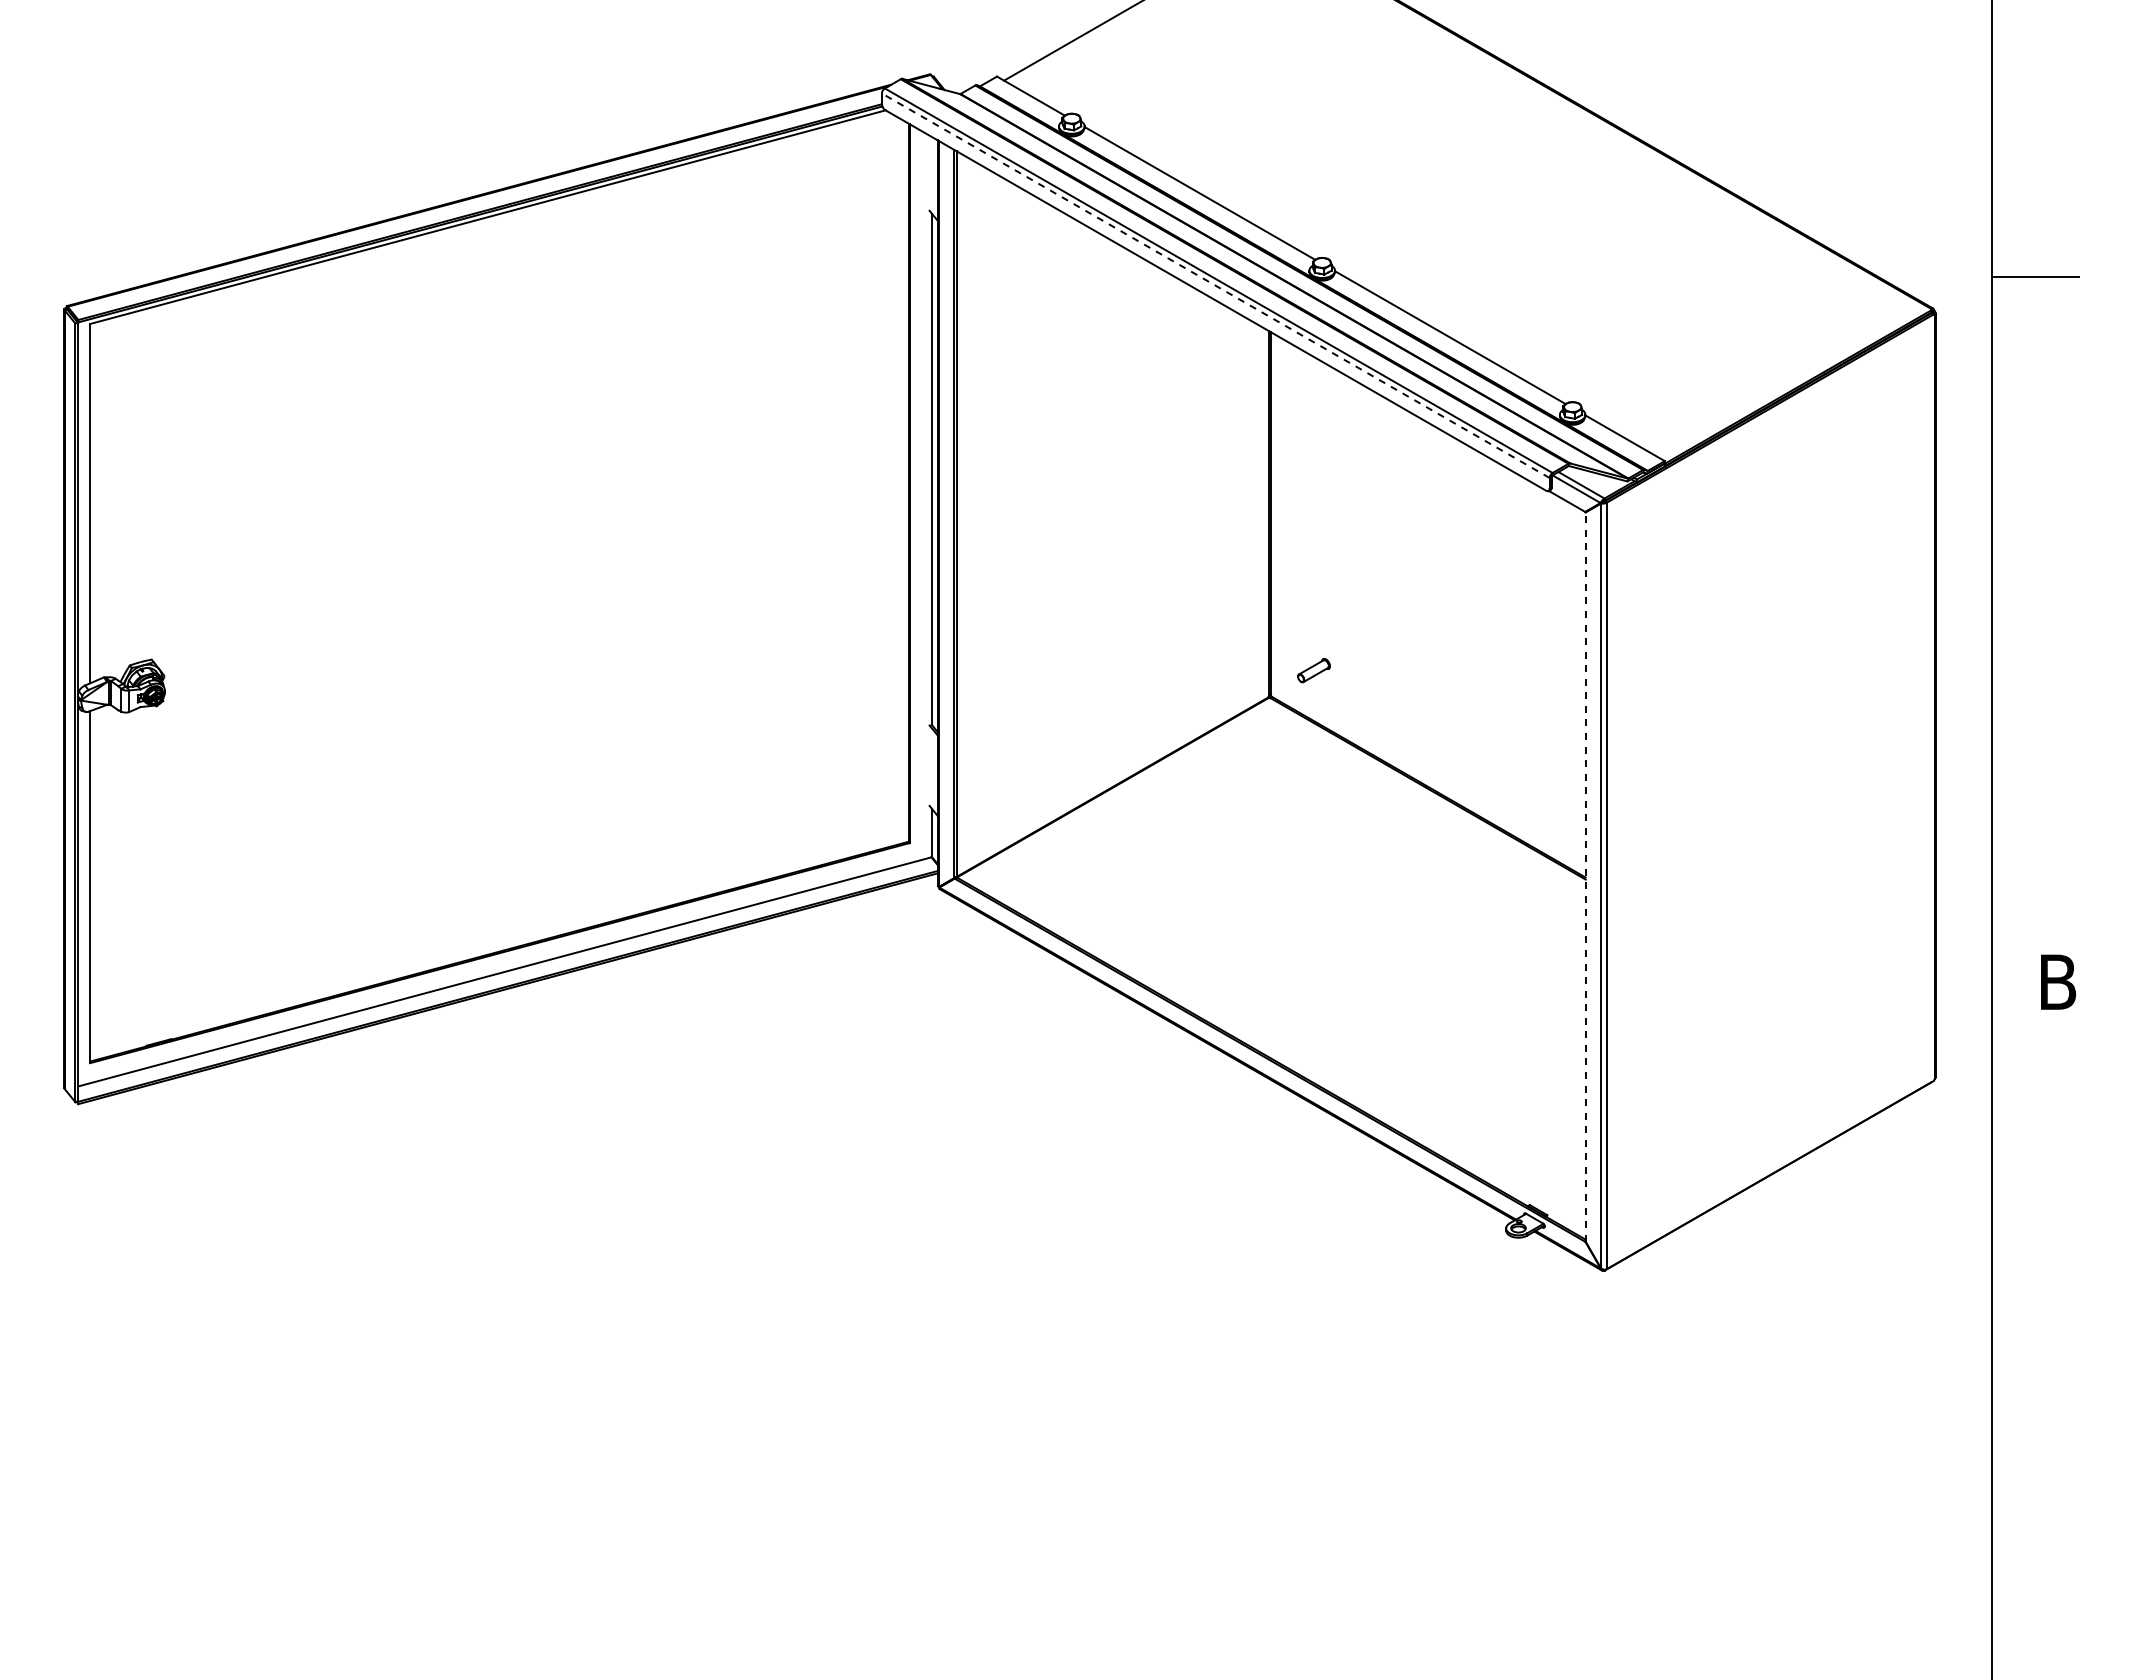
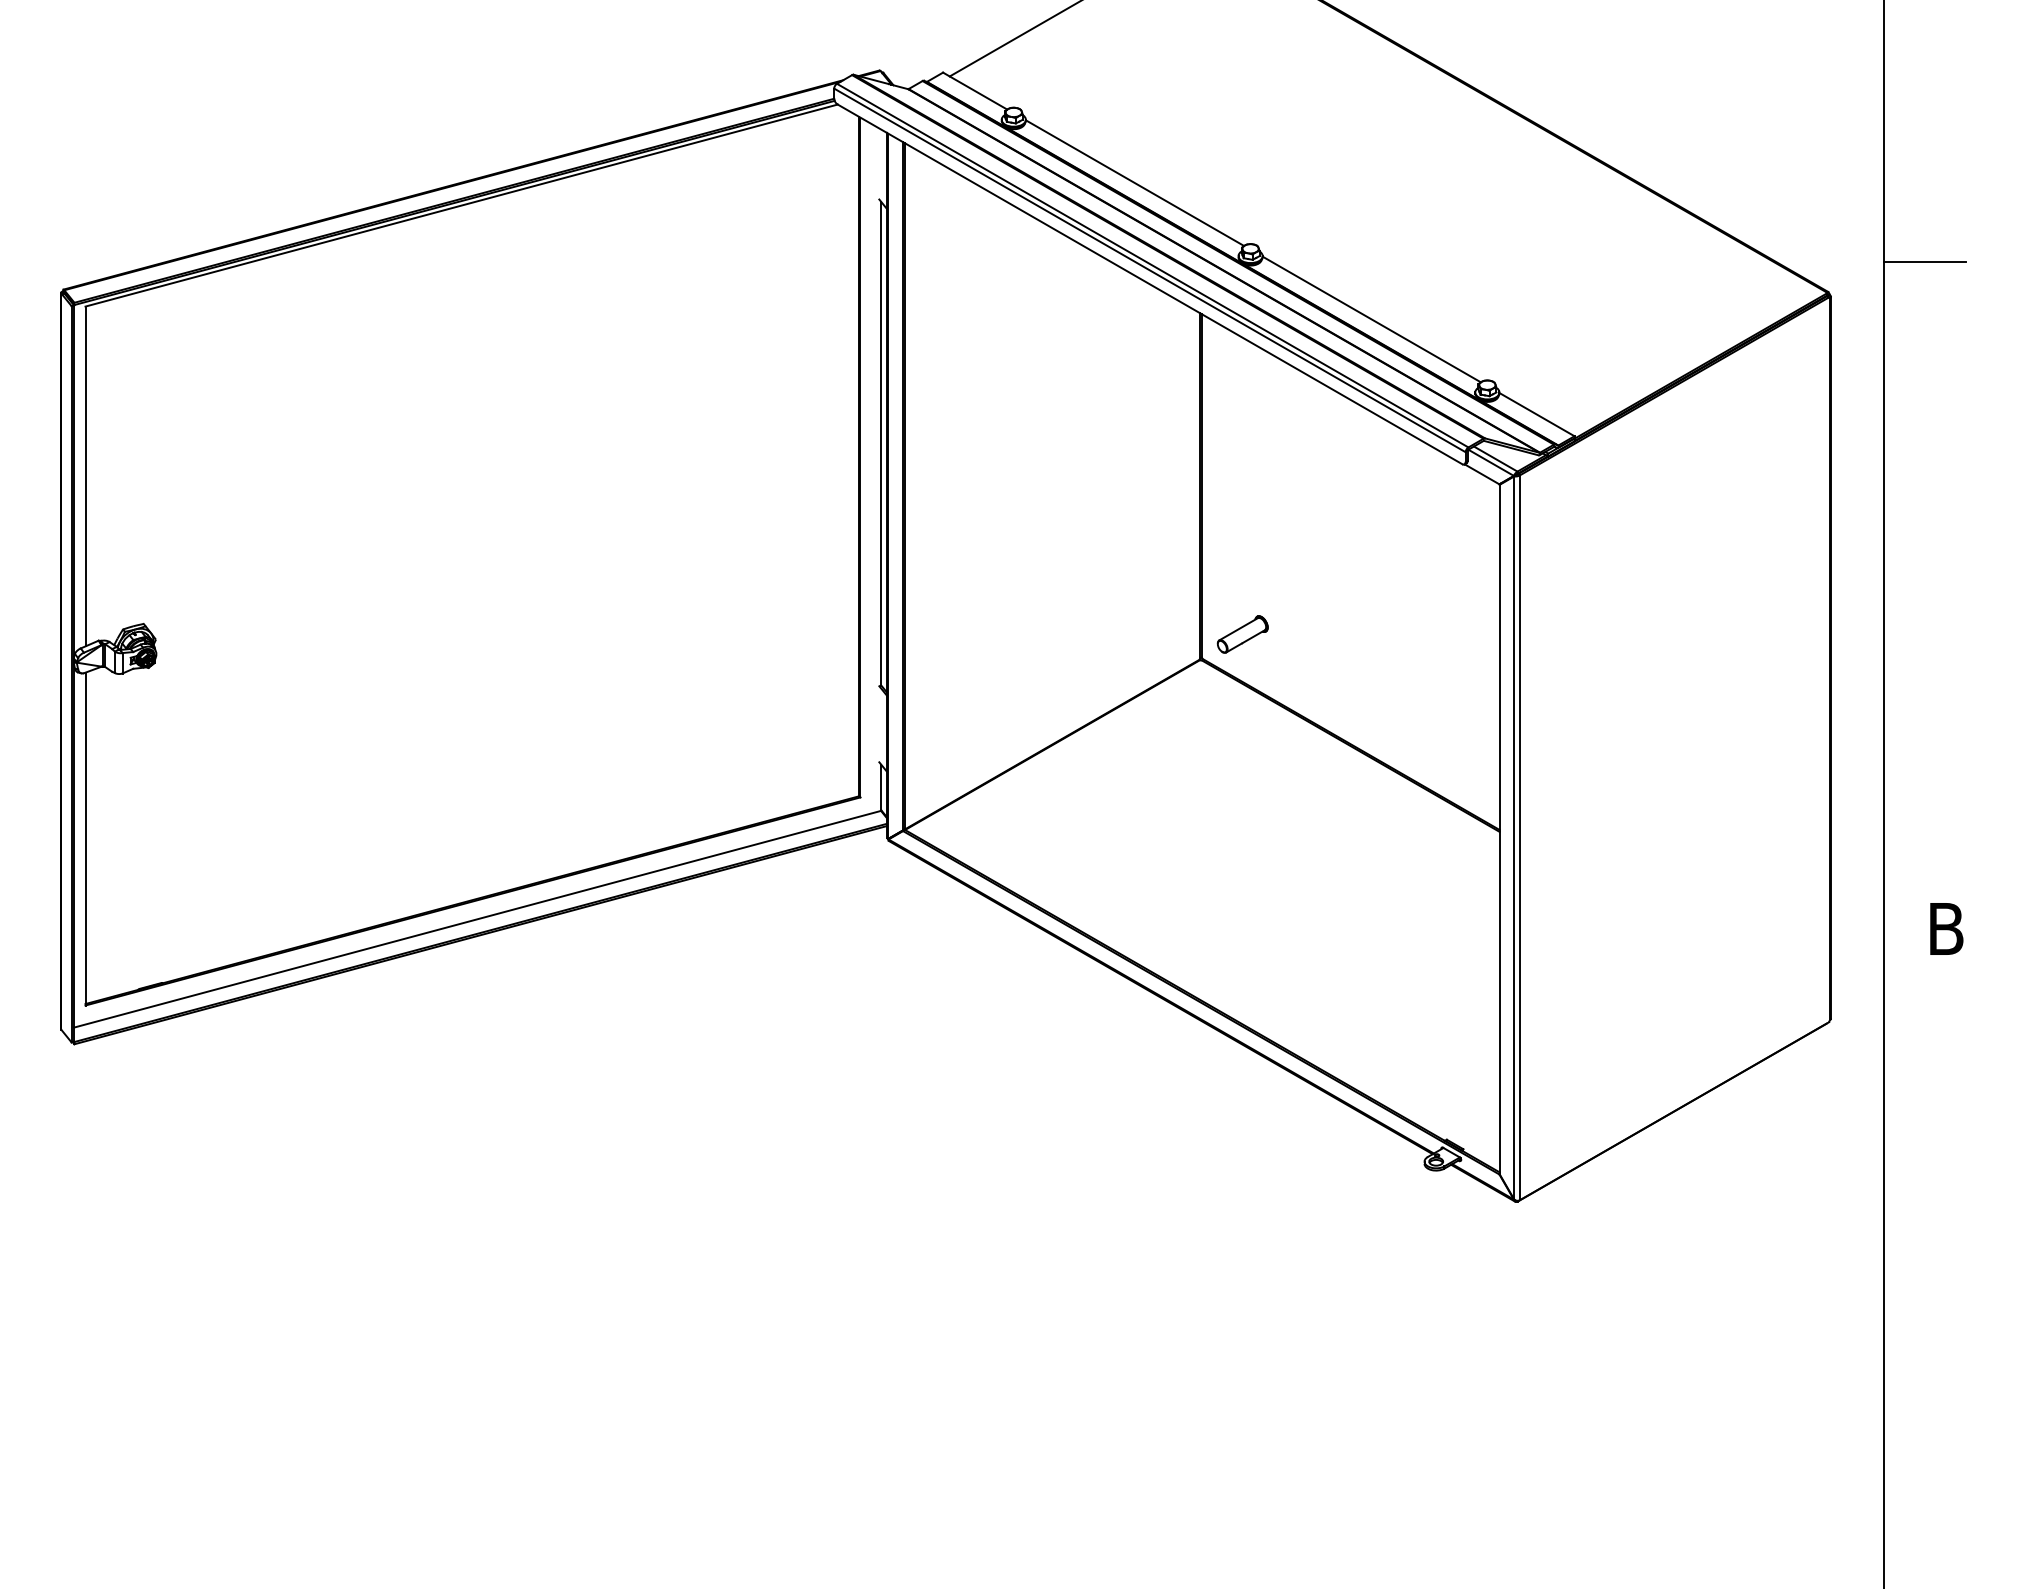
line: (1215, 285) -> (1149, 270), dashed -> solid
part: (1313, 670) -> (1242, 634), size x1.67
line: (1585, 877) -> (1499, 829), dashed -> solid

